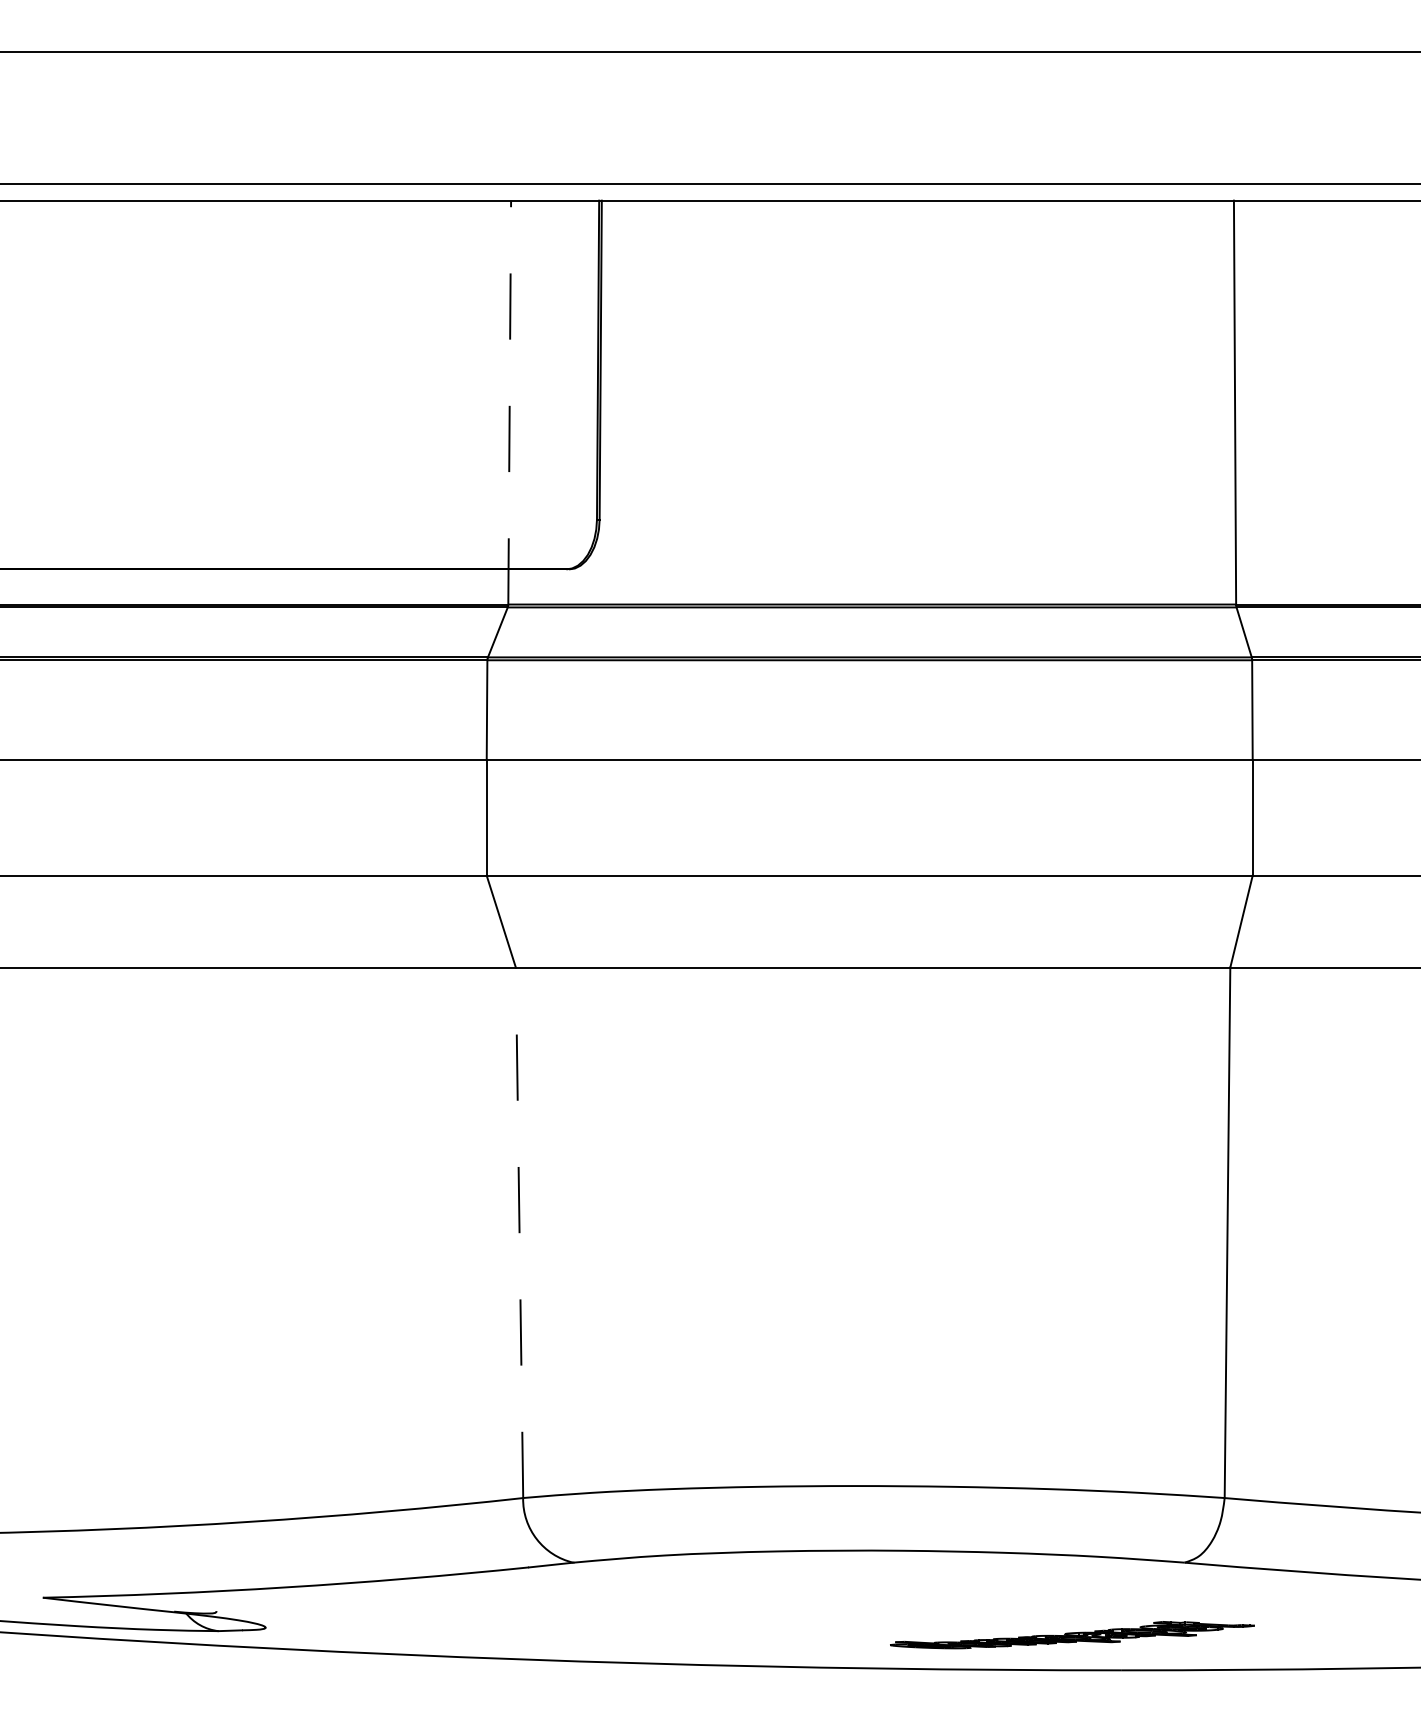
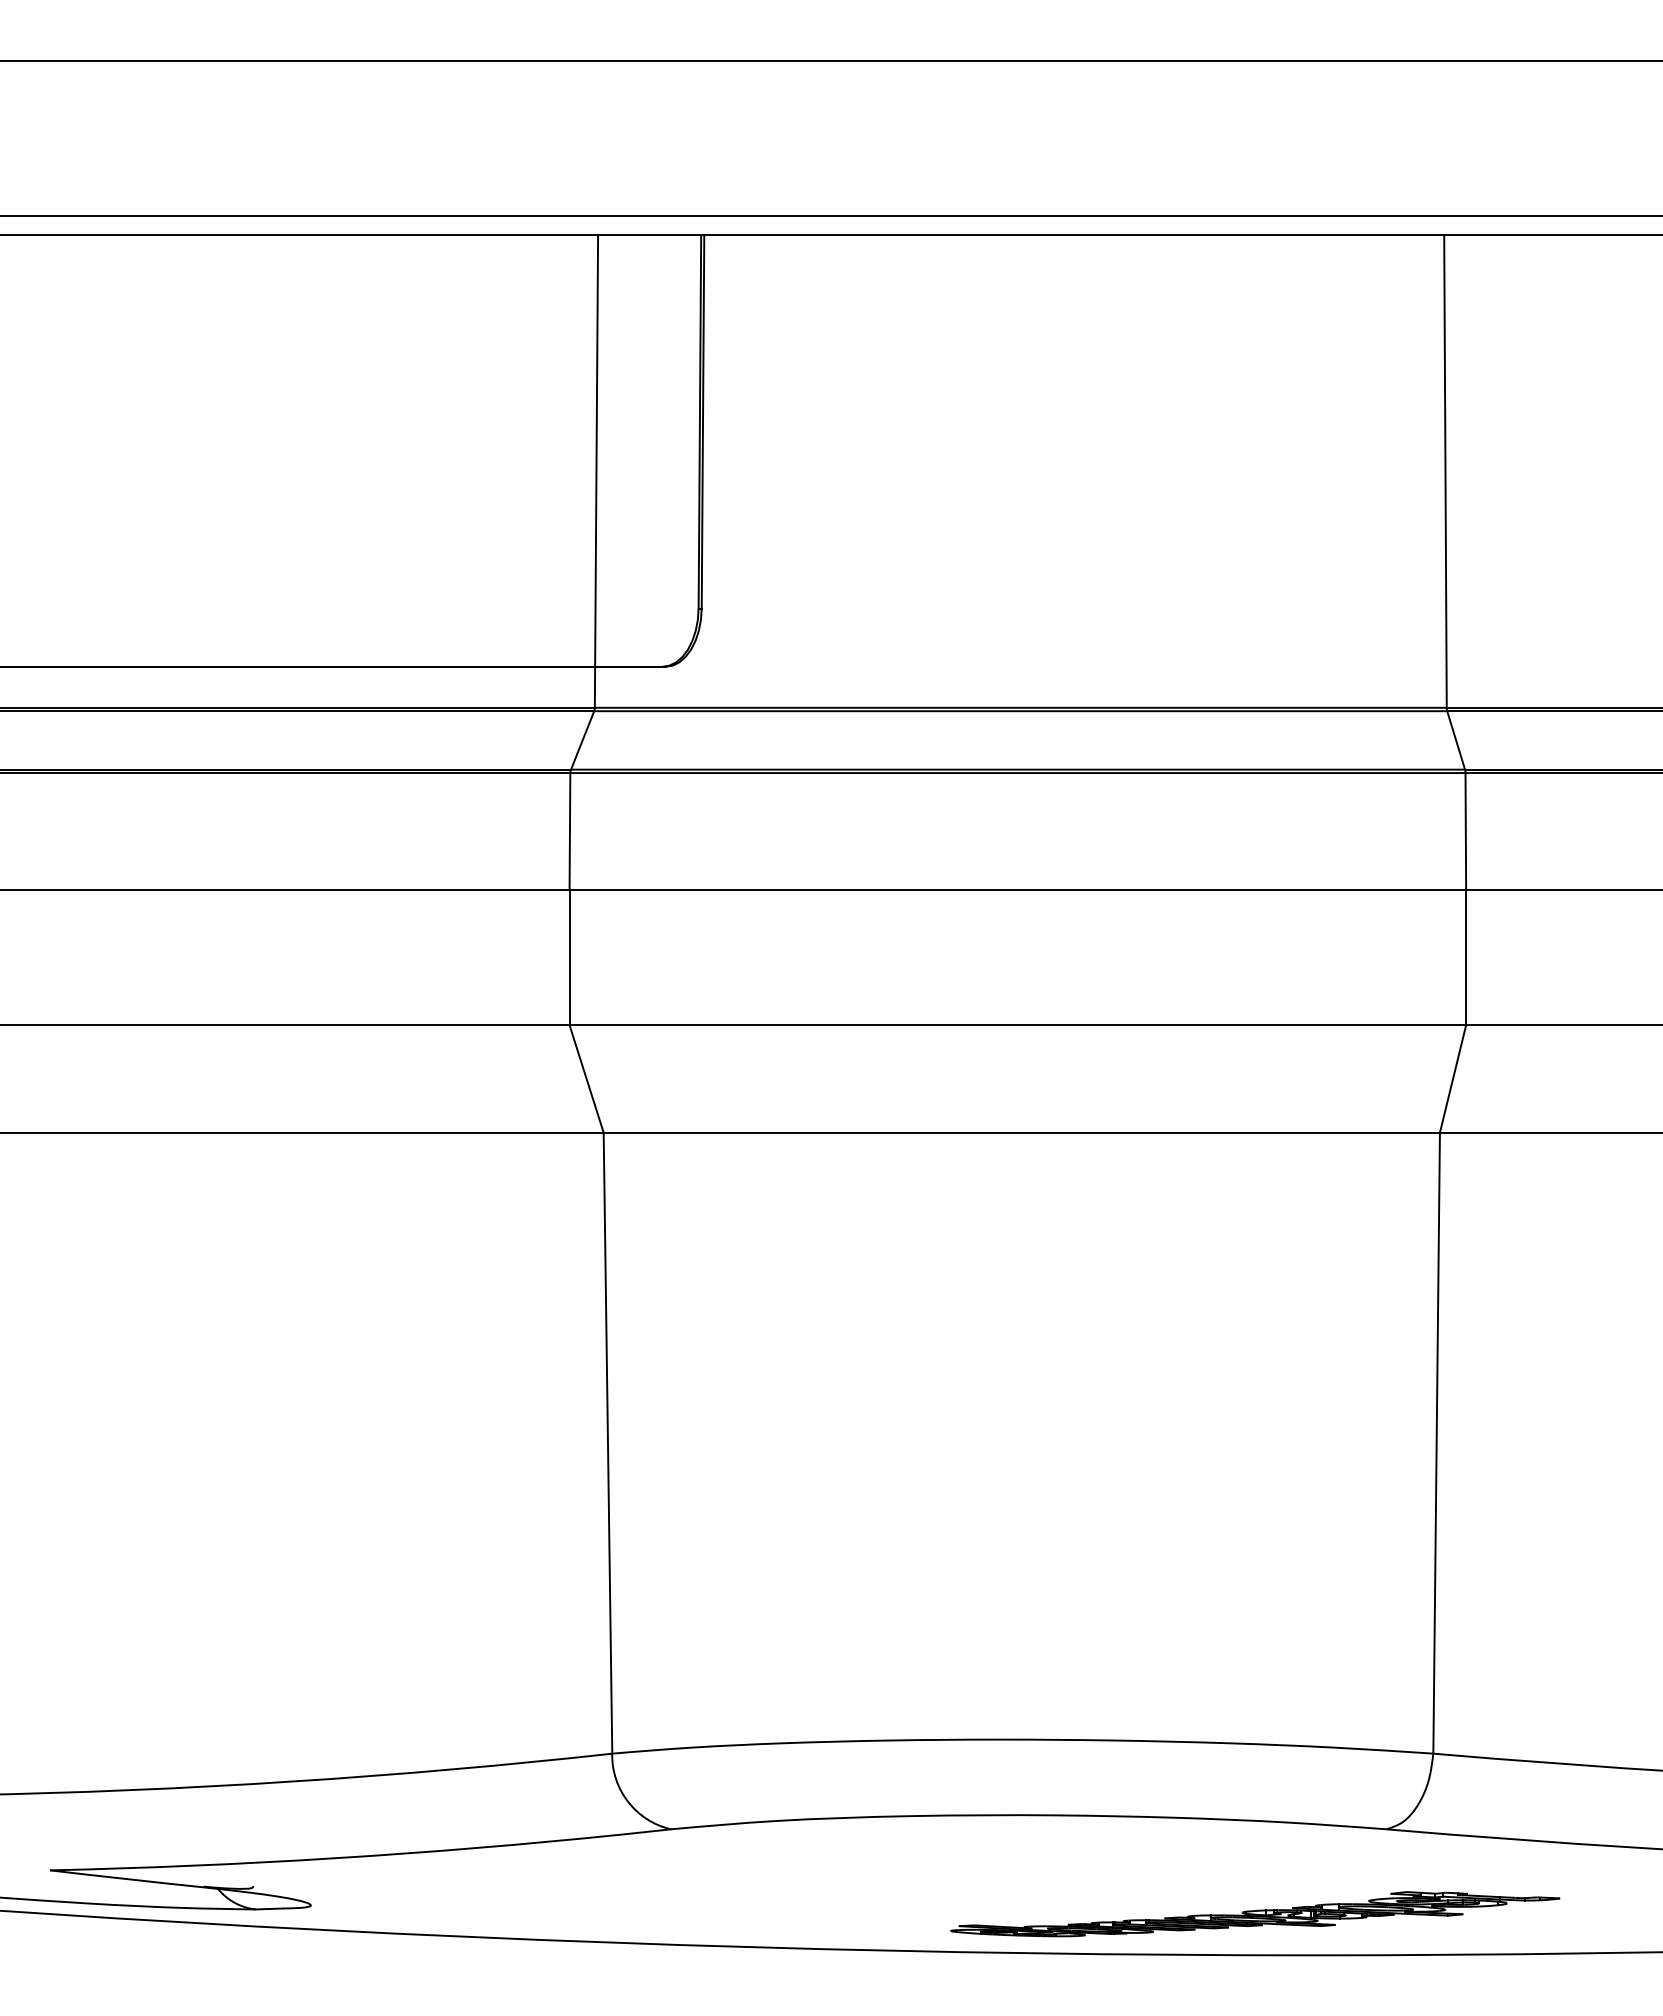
line: (509, 402) -> (596, 471), dashed -> solid
line: (519, 1232) -> (607, 1442), dashed -> solid
part: (1072, 1634) -> (1255, 1913), size x1.43

